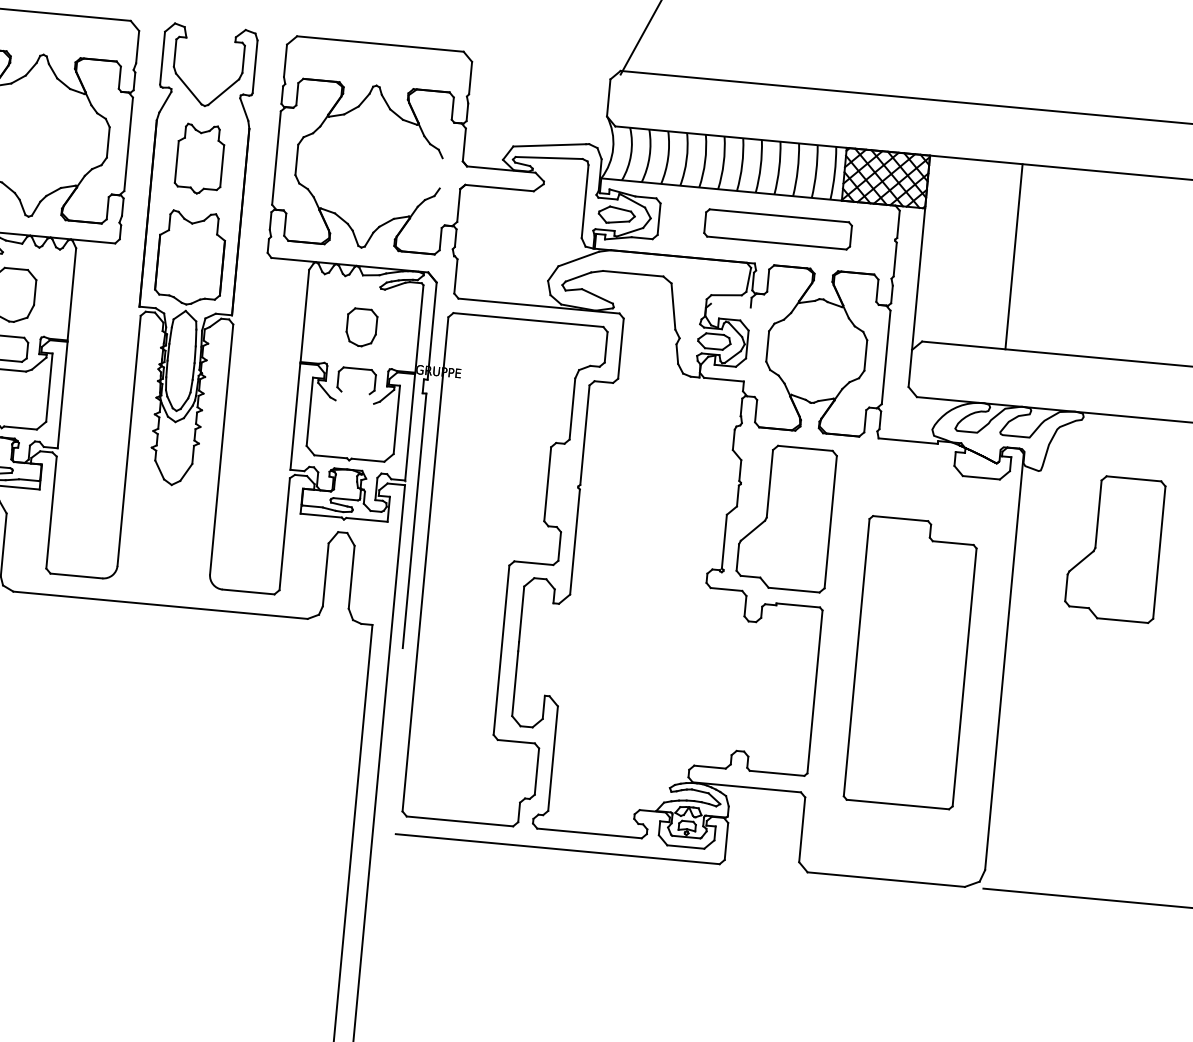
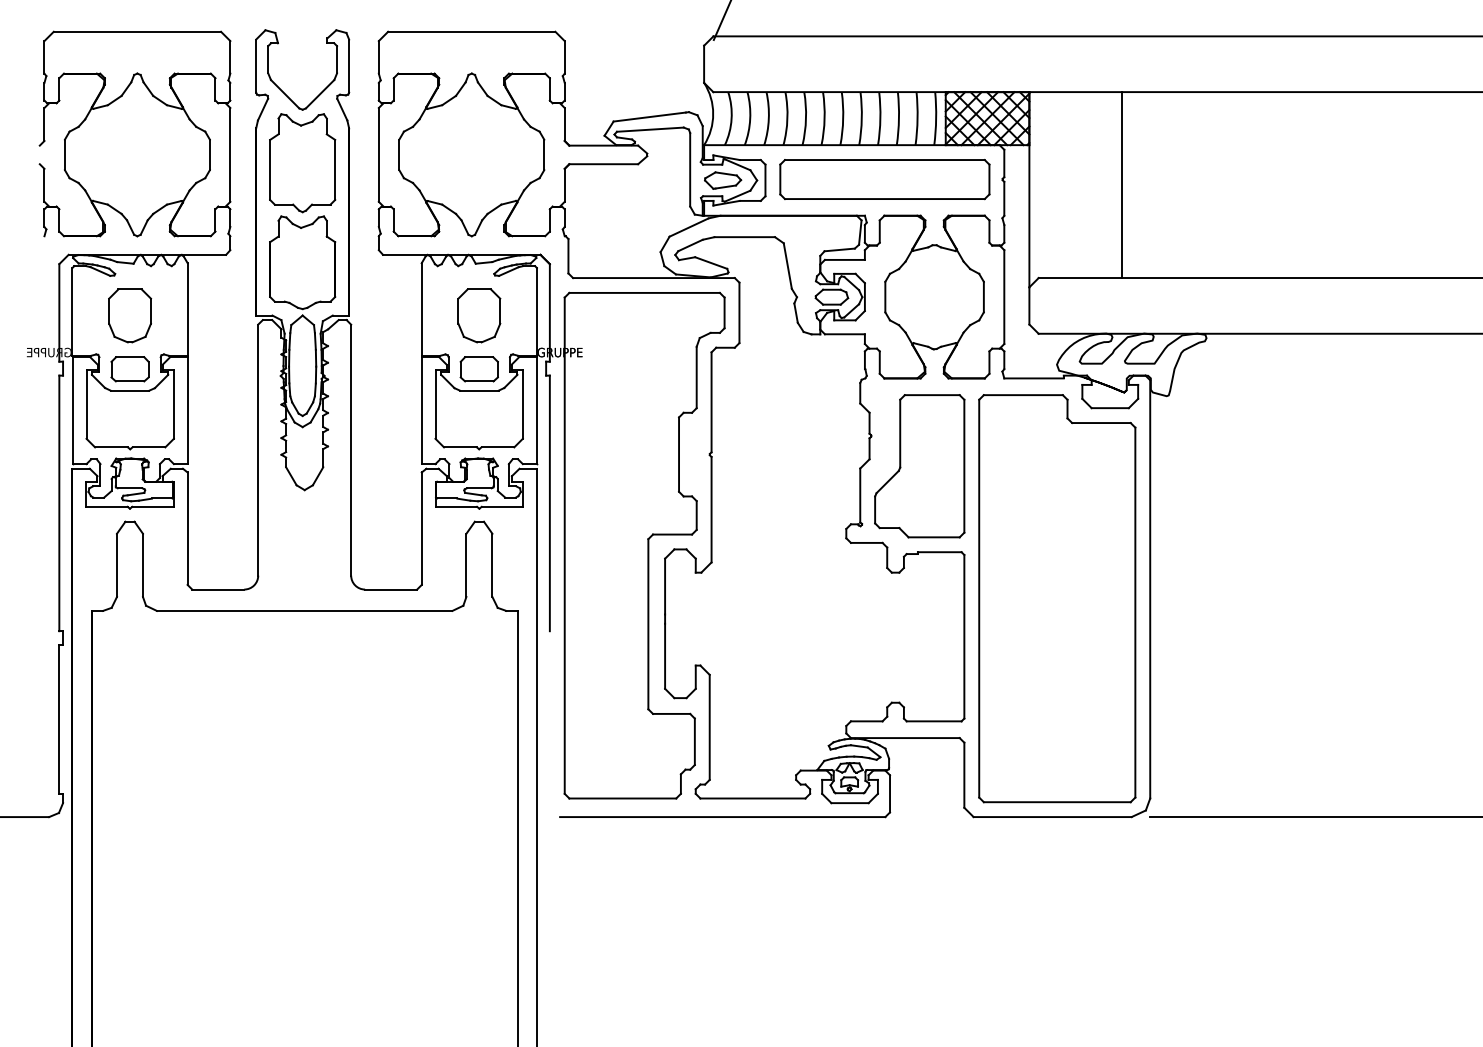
part: (199, 159) -> (302, 163), size x1.43
line: (441, 172) -> (544, 154), added
part: (777, 229) -> (884, 179), size x1.43
line: (730, 305) -> (844, 259), added
part: (361, 327) -> (479, 315), size x1.43
line: (355, 392) -> (479, 381), added
line: (354, 401) -> (479, 390), added
part: (1114, 548) -> (1249, 466), removed
part: (911, 662) -> (1057, 598), size x1.43

